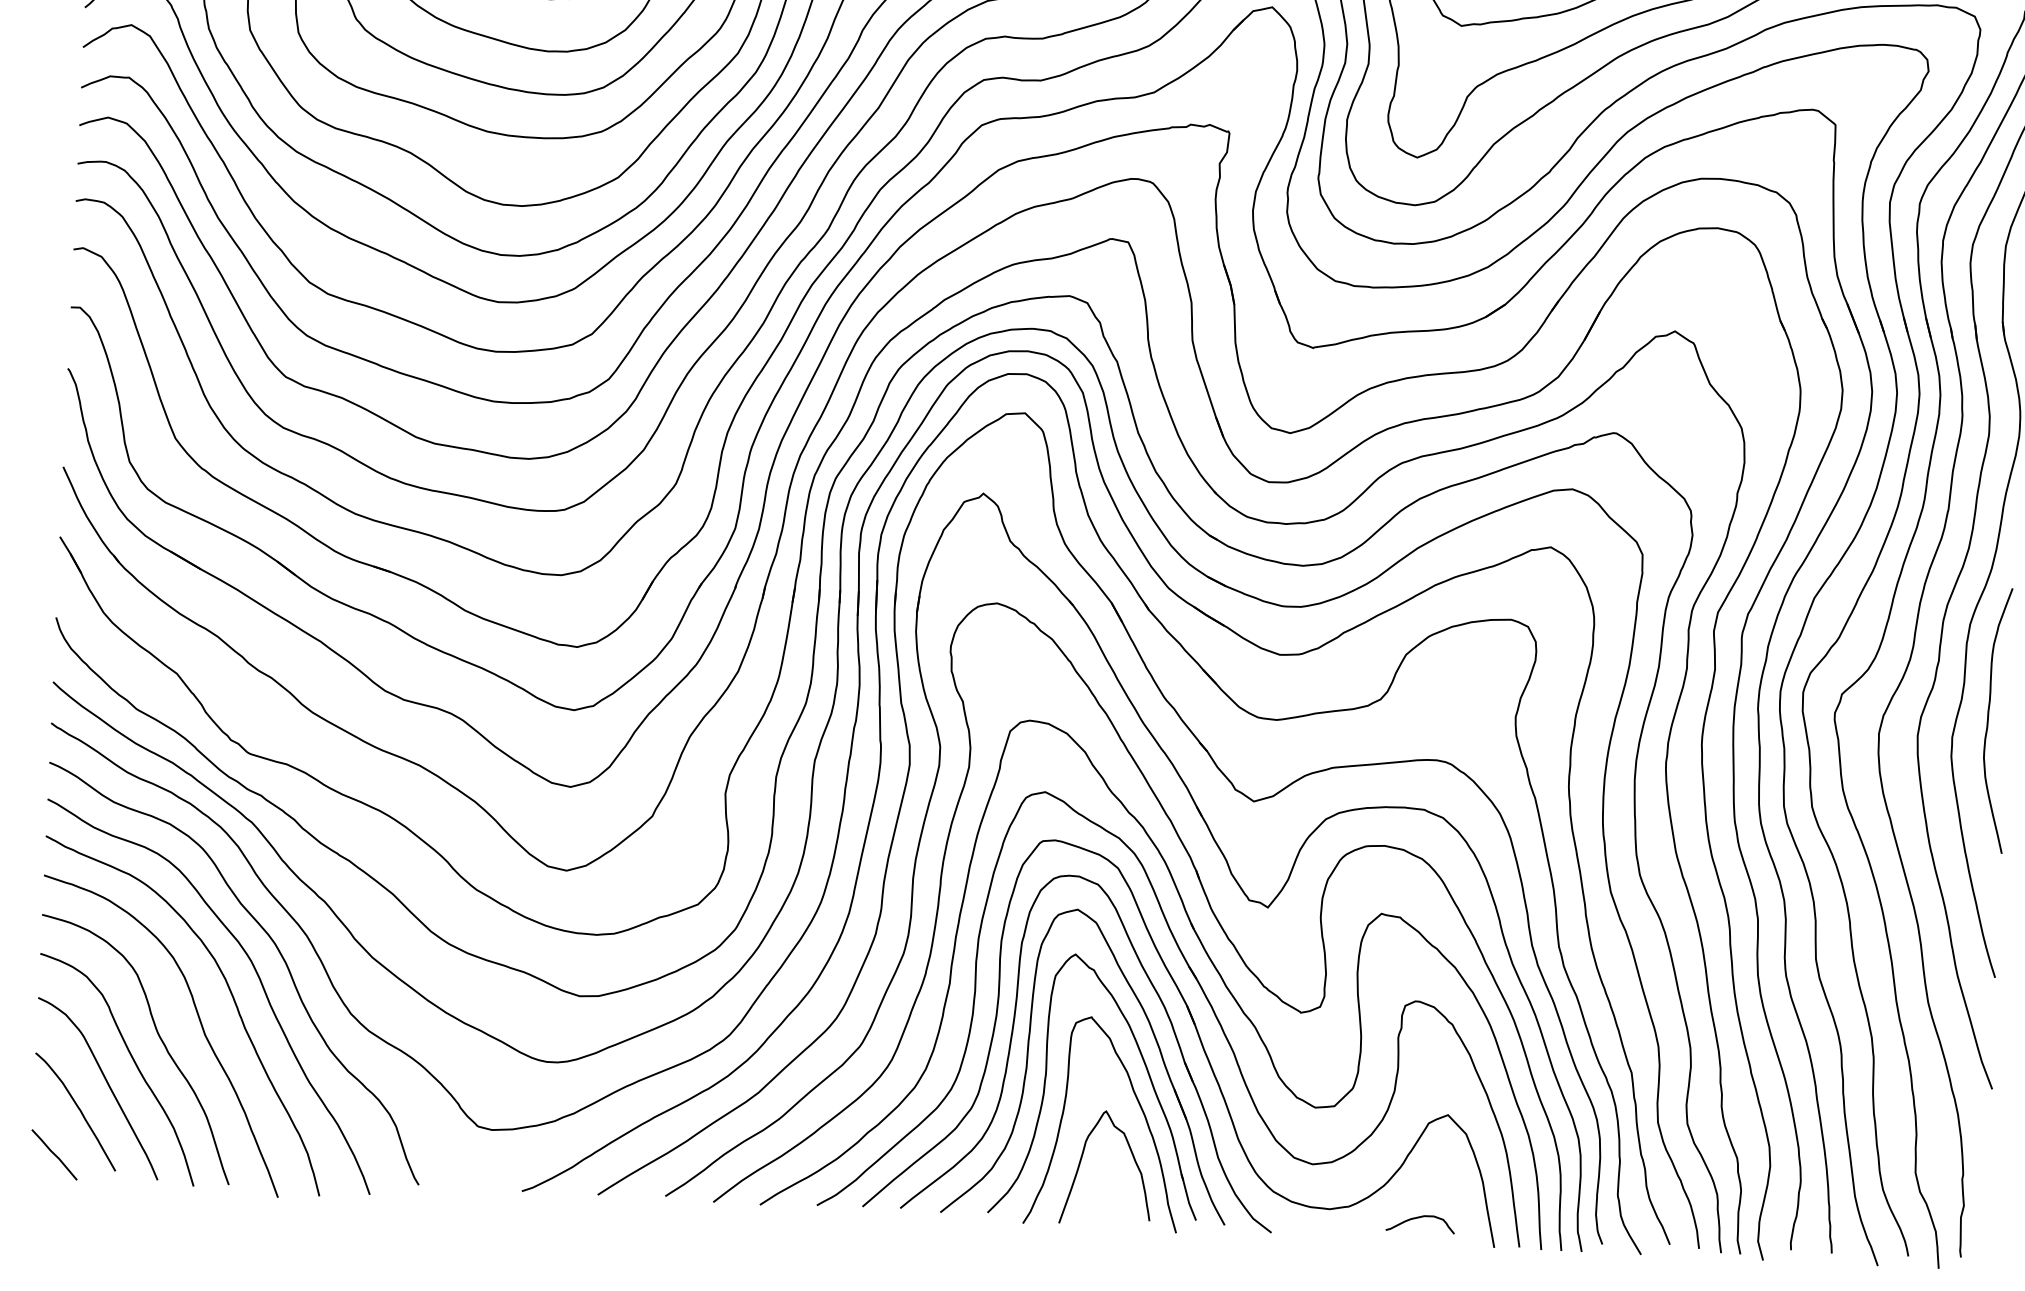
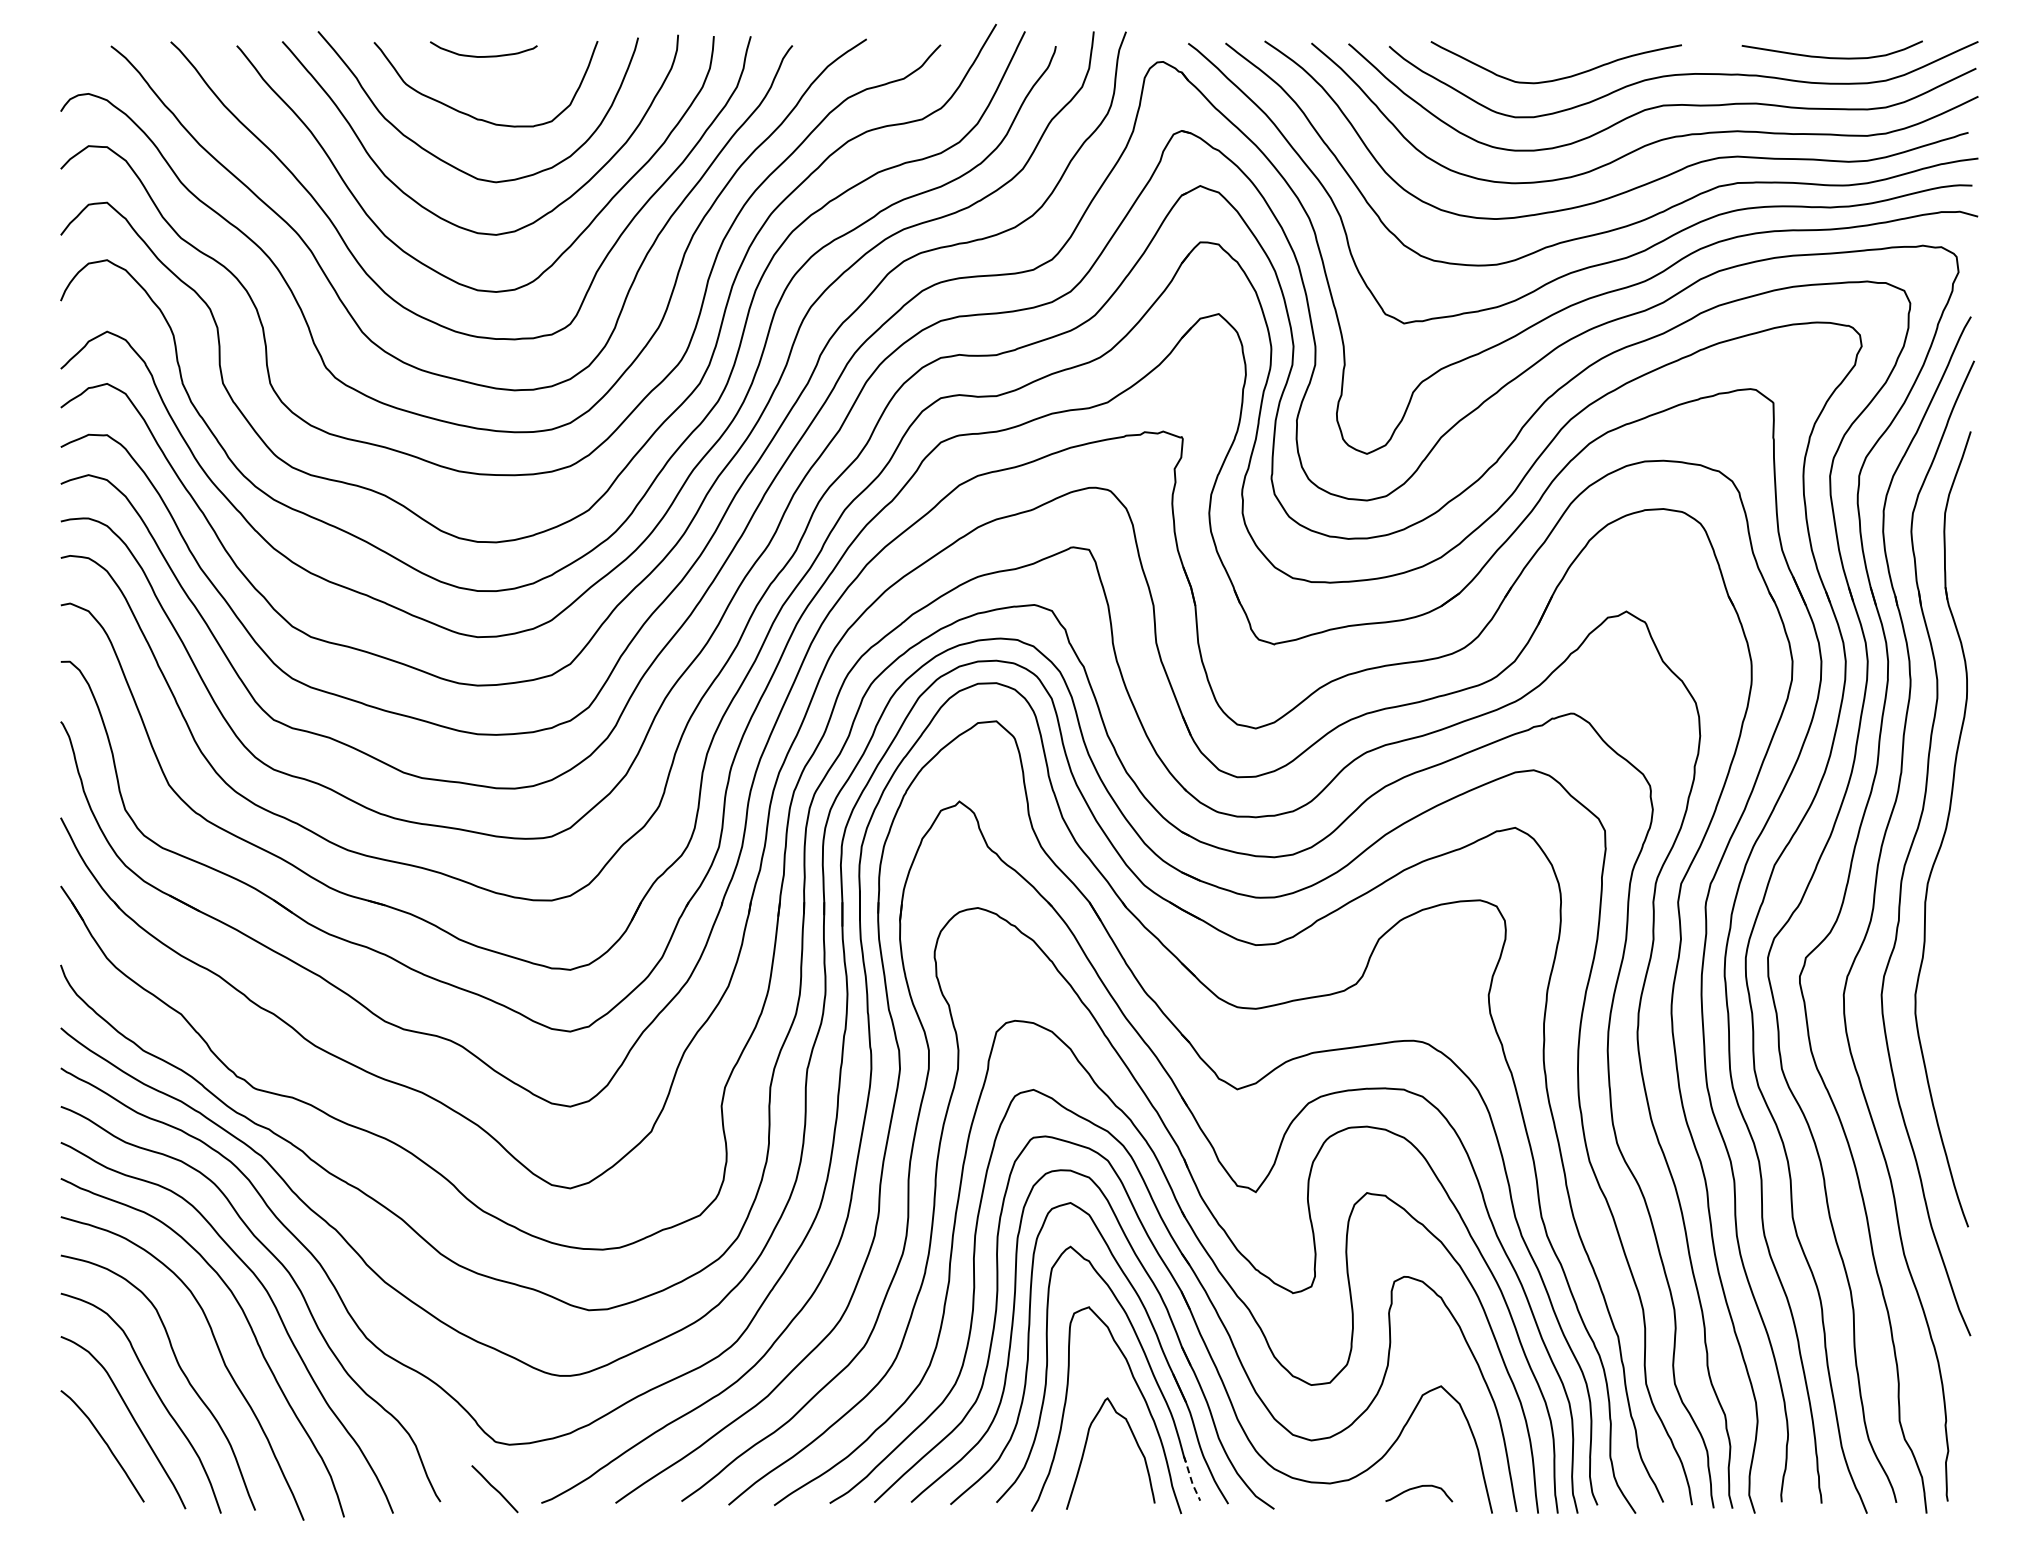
curve: (1989, 720) -> (1950, 976), removed
line: (54, 1155) -> (494, 1489), moved
line: (1187, 1197) -> (1190, 1478), solid -> dashed

